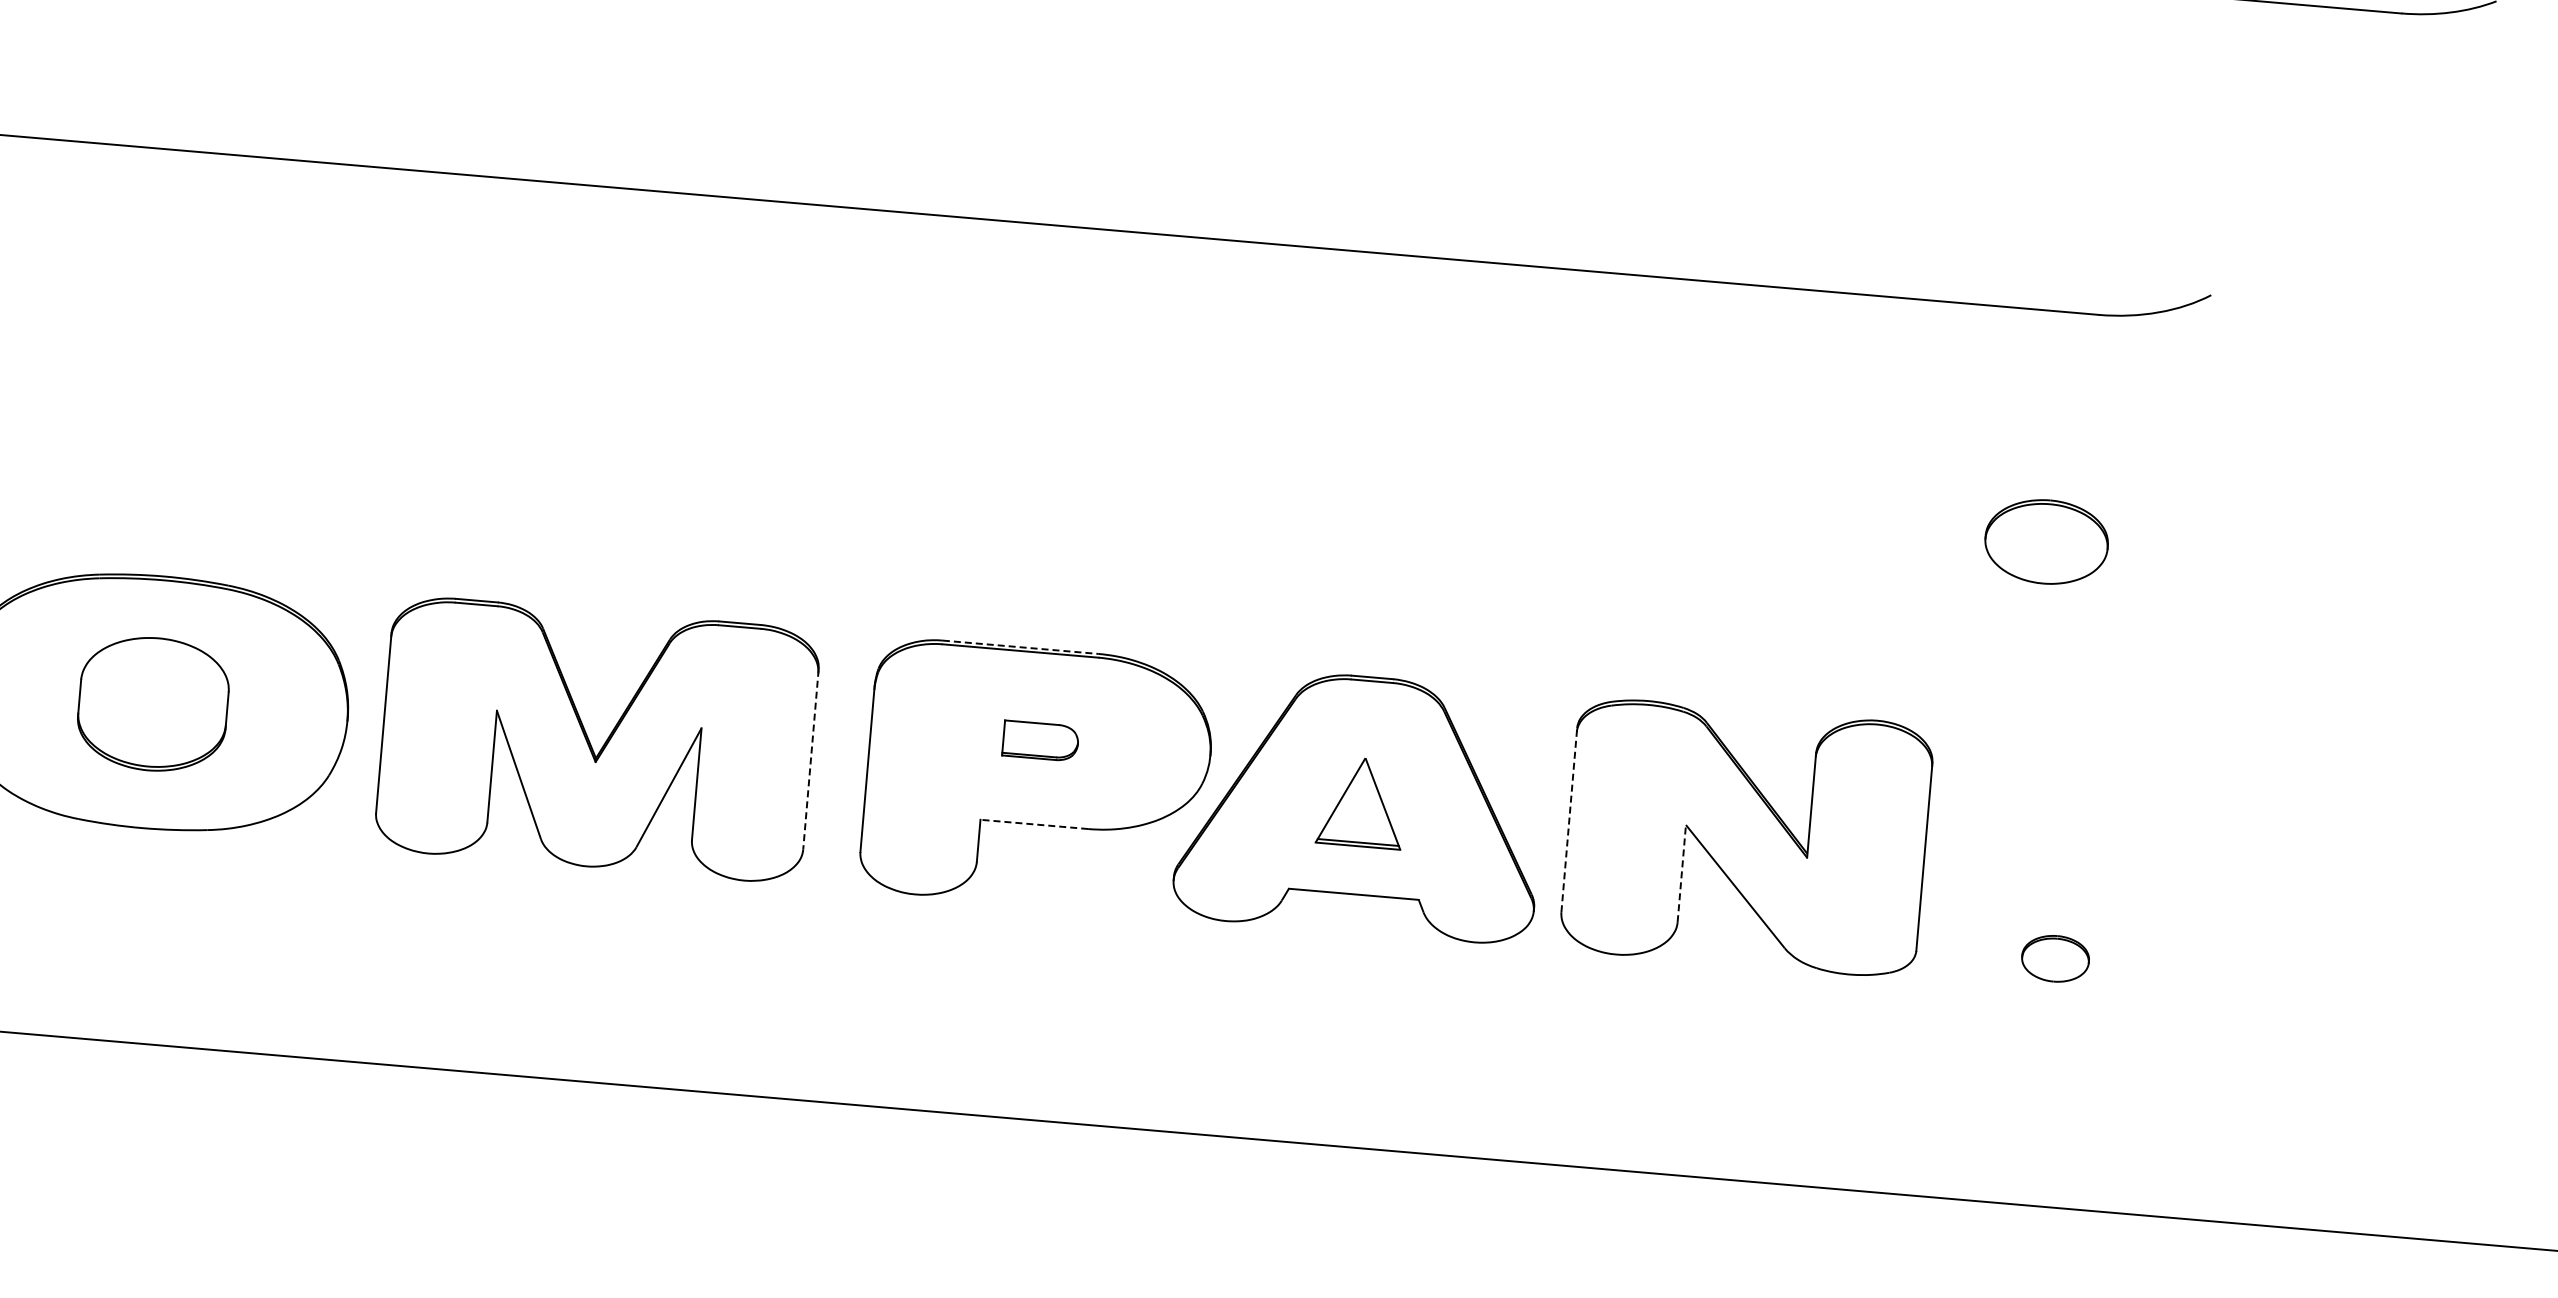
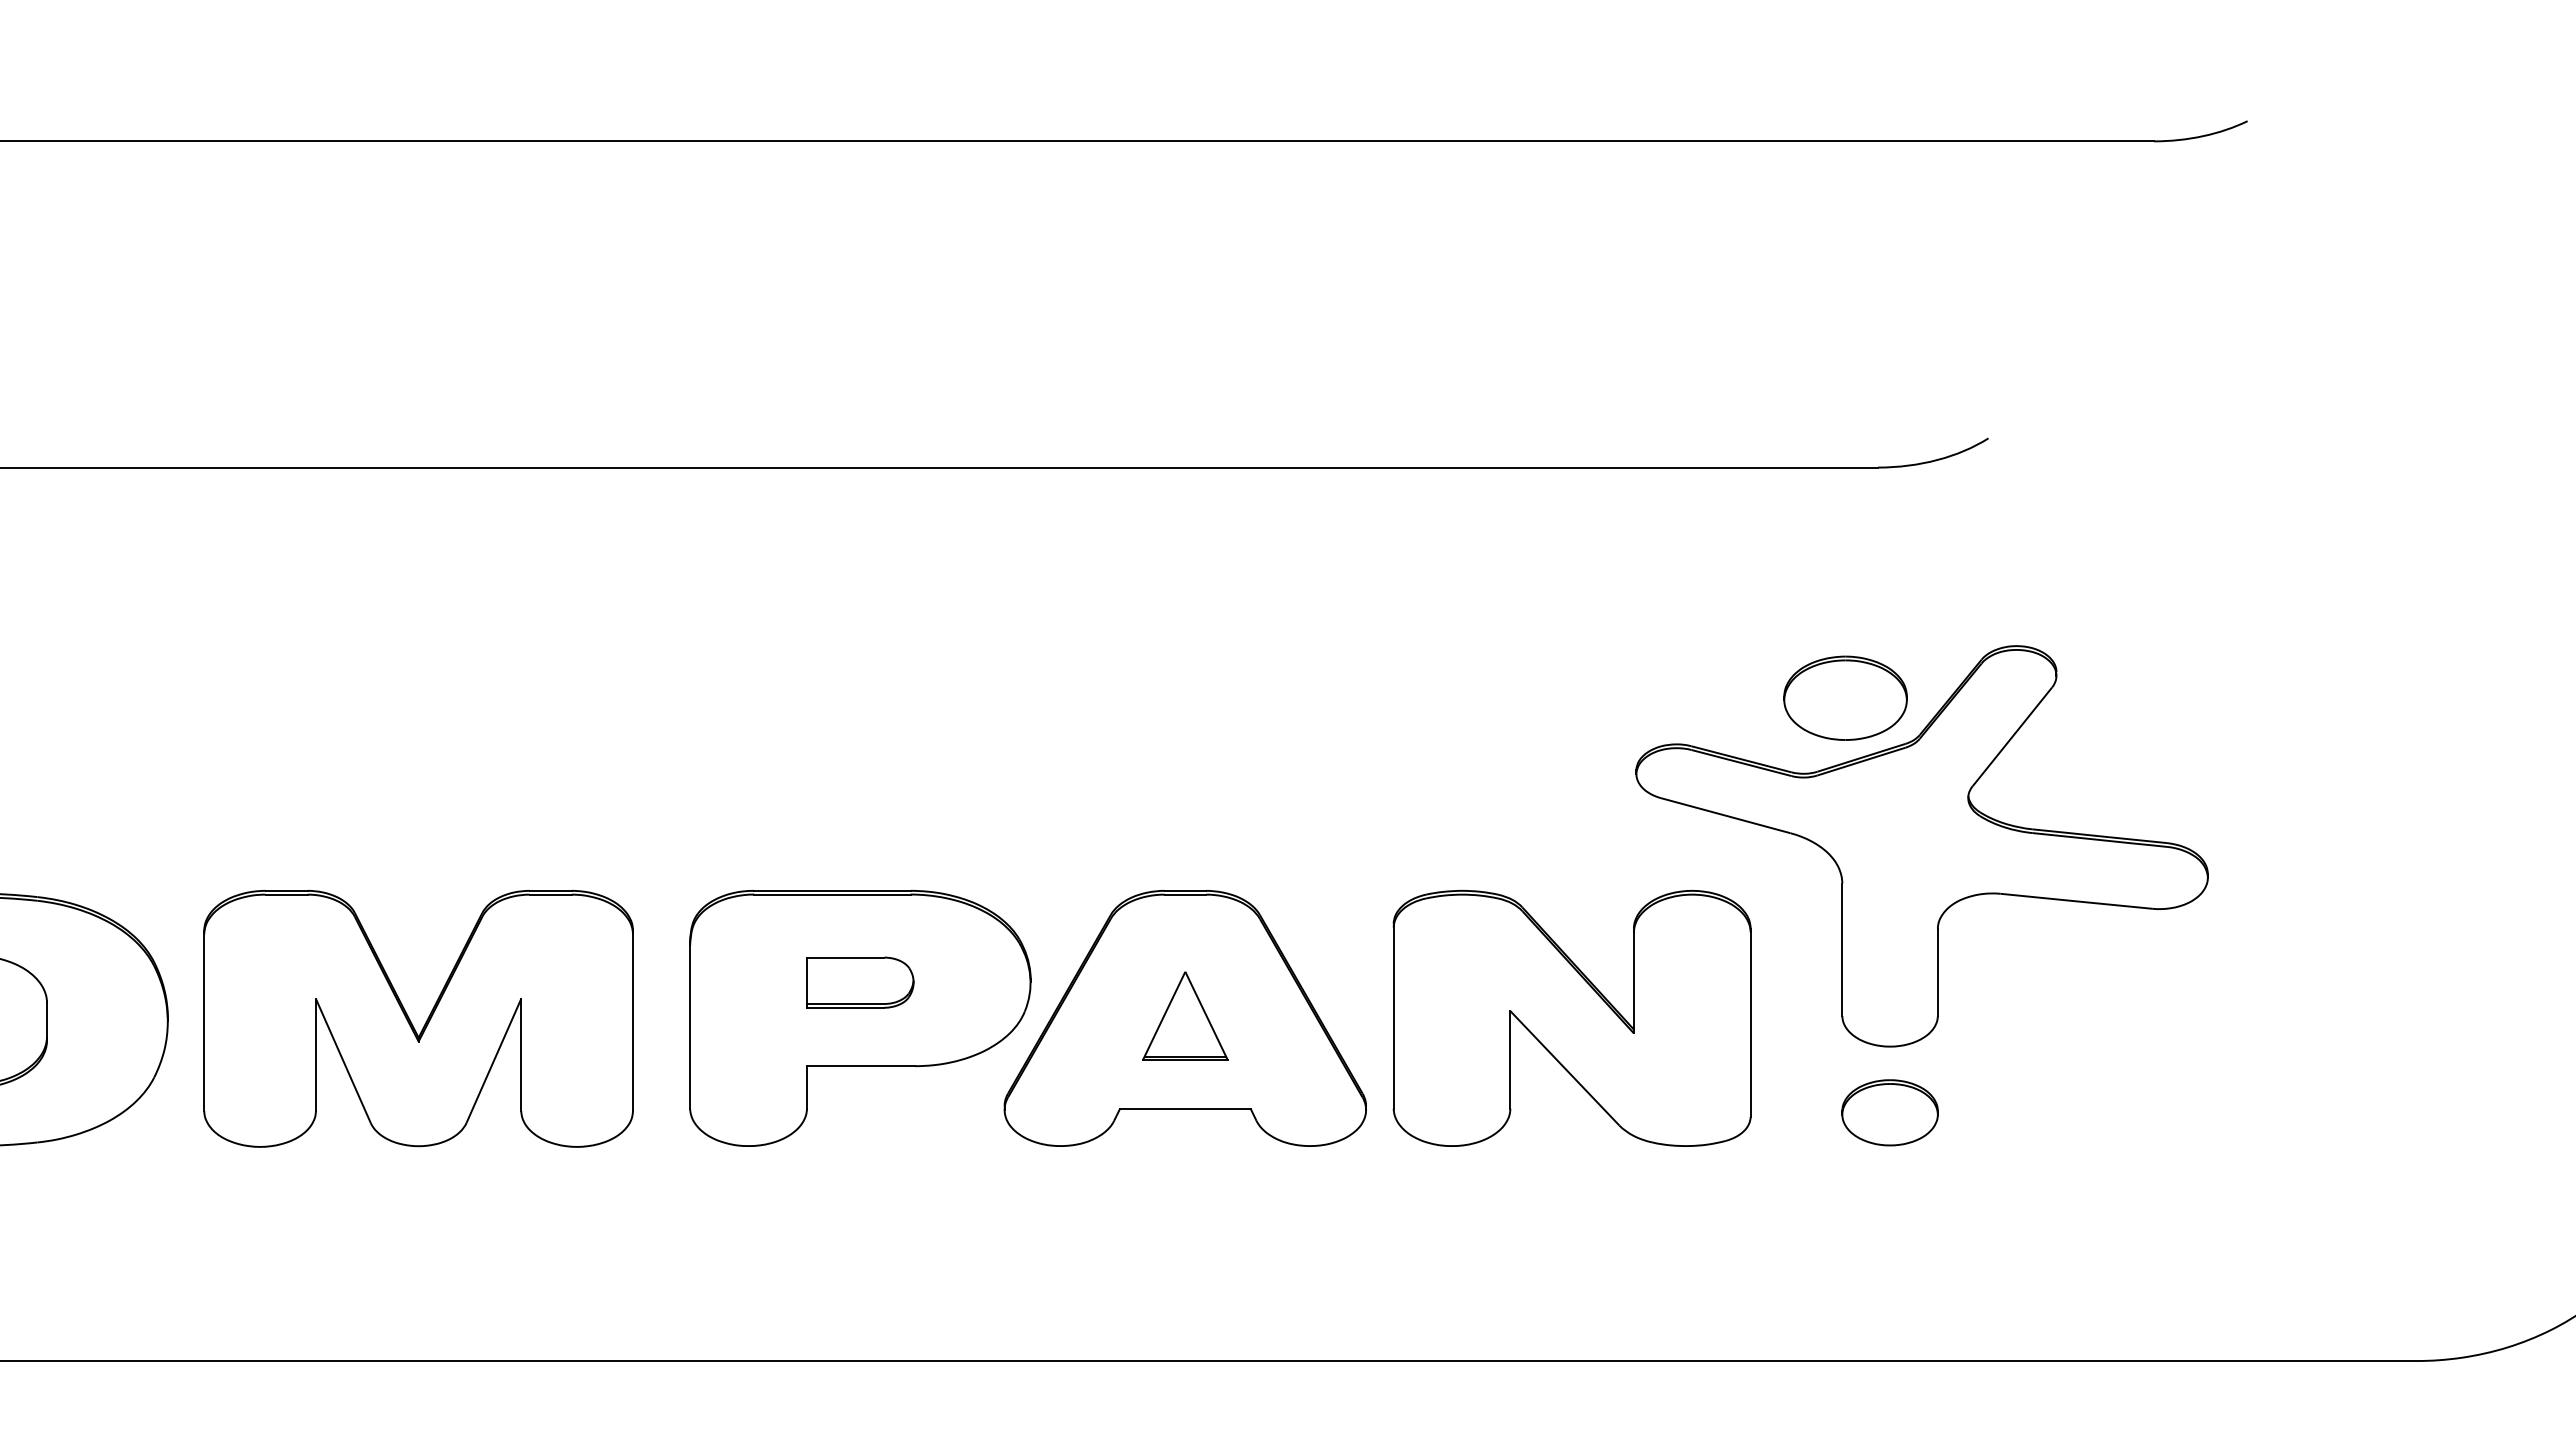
line: (1020, 646) -> (832, 890), dashed -> solid
part: (2109, 696) -> (1921, 846), added
part: (1040, 741) -> (860, 982), size x1.43
line: (810, 760) -> (632, 1021), dashed -> solid
line: (1569, 819) -> (1393, 1015), dashed -> solid
line: (1033, 824) -> (860, 1066), dashed -> solid
line: (1681, 873) -> (1510, 1059), dashed -> solid
part: (2055, 958) -> (1889, 1112), size x1.43

